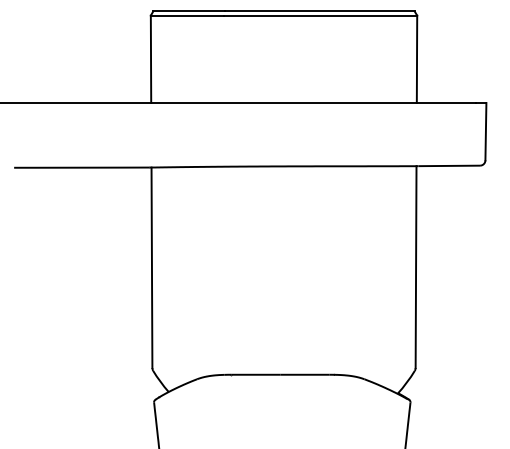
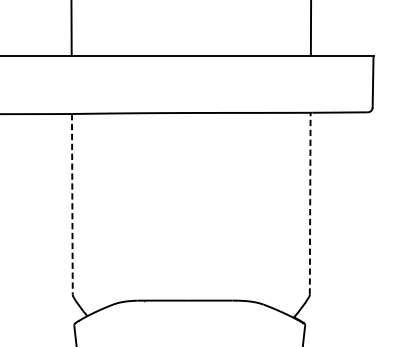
line: (416, 267) -> (310, 204), solid -> dashed
line: (151, 268) -> (71, 204), solid -> dashed

